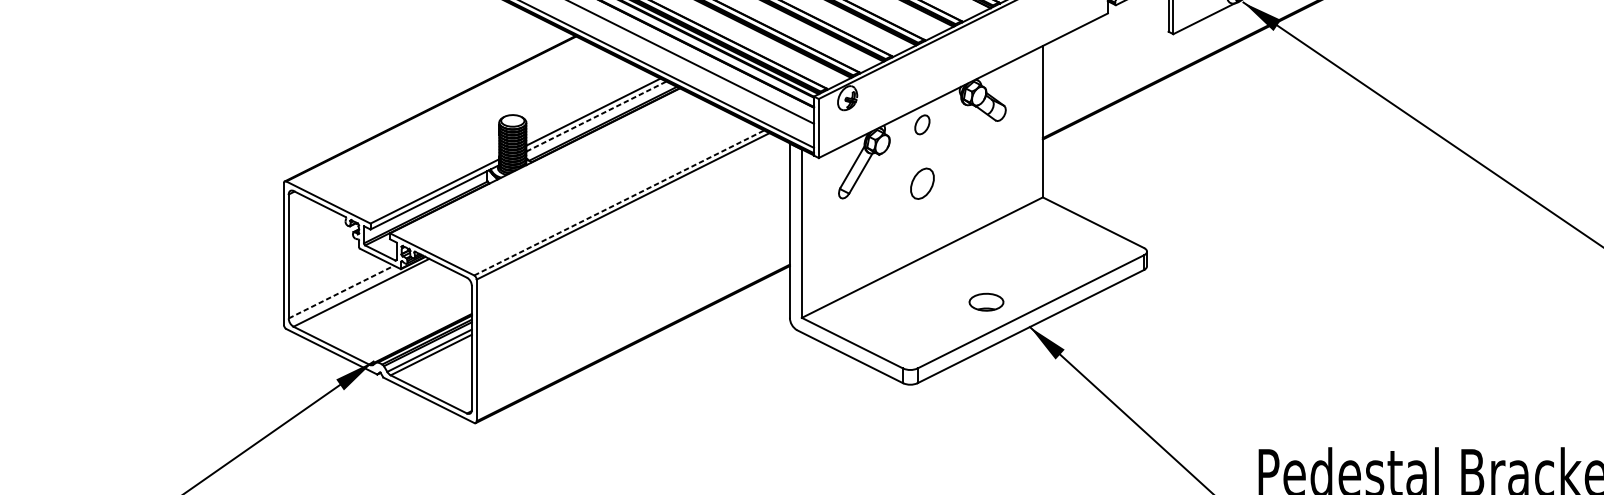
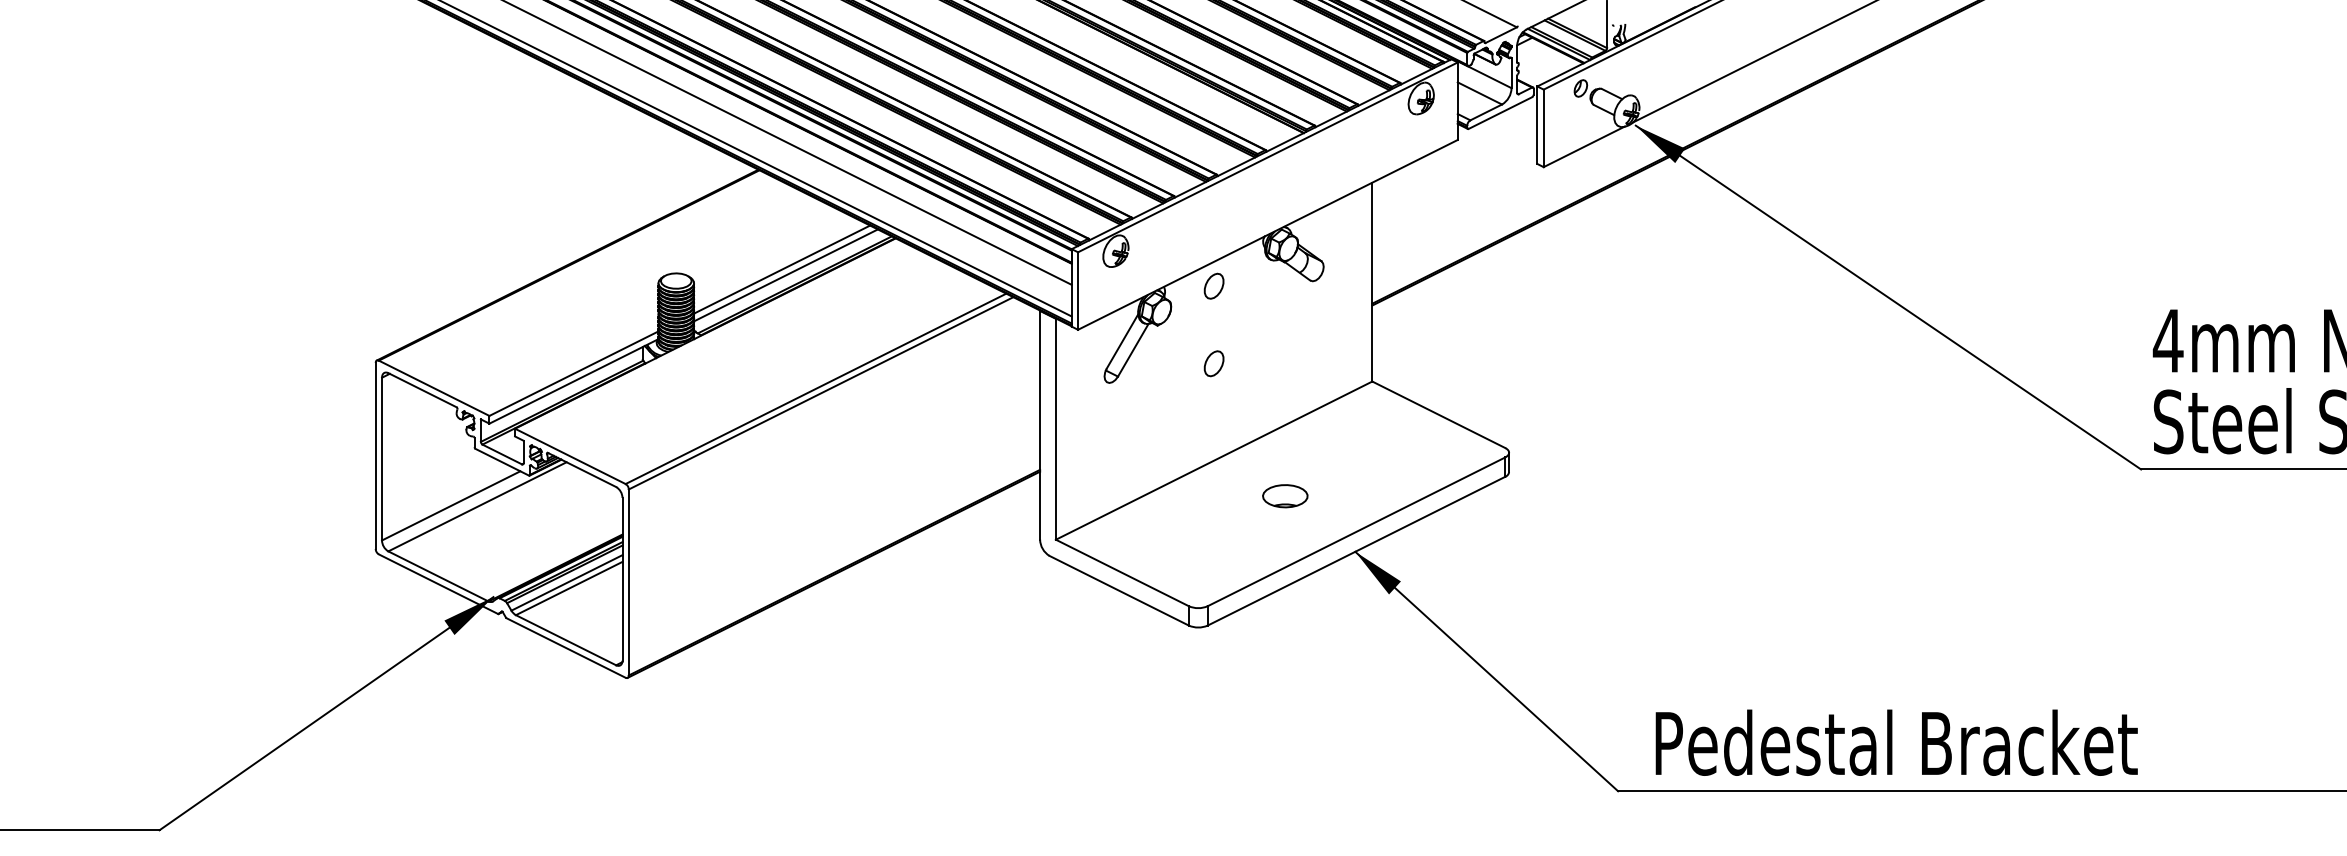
line: (596, 116) -> (786, 275), dashed -> solid
part: (921, 183) -> (1213, 363), size x0.62
line: (618, 202) -> (815, 388), dashed -> solid
line: (341, 291) -> (451, 505), dashed -> solid
part: (986, 302) -> (1285, 496), moved

